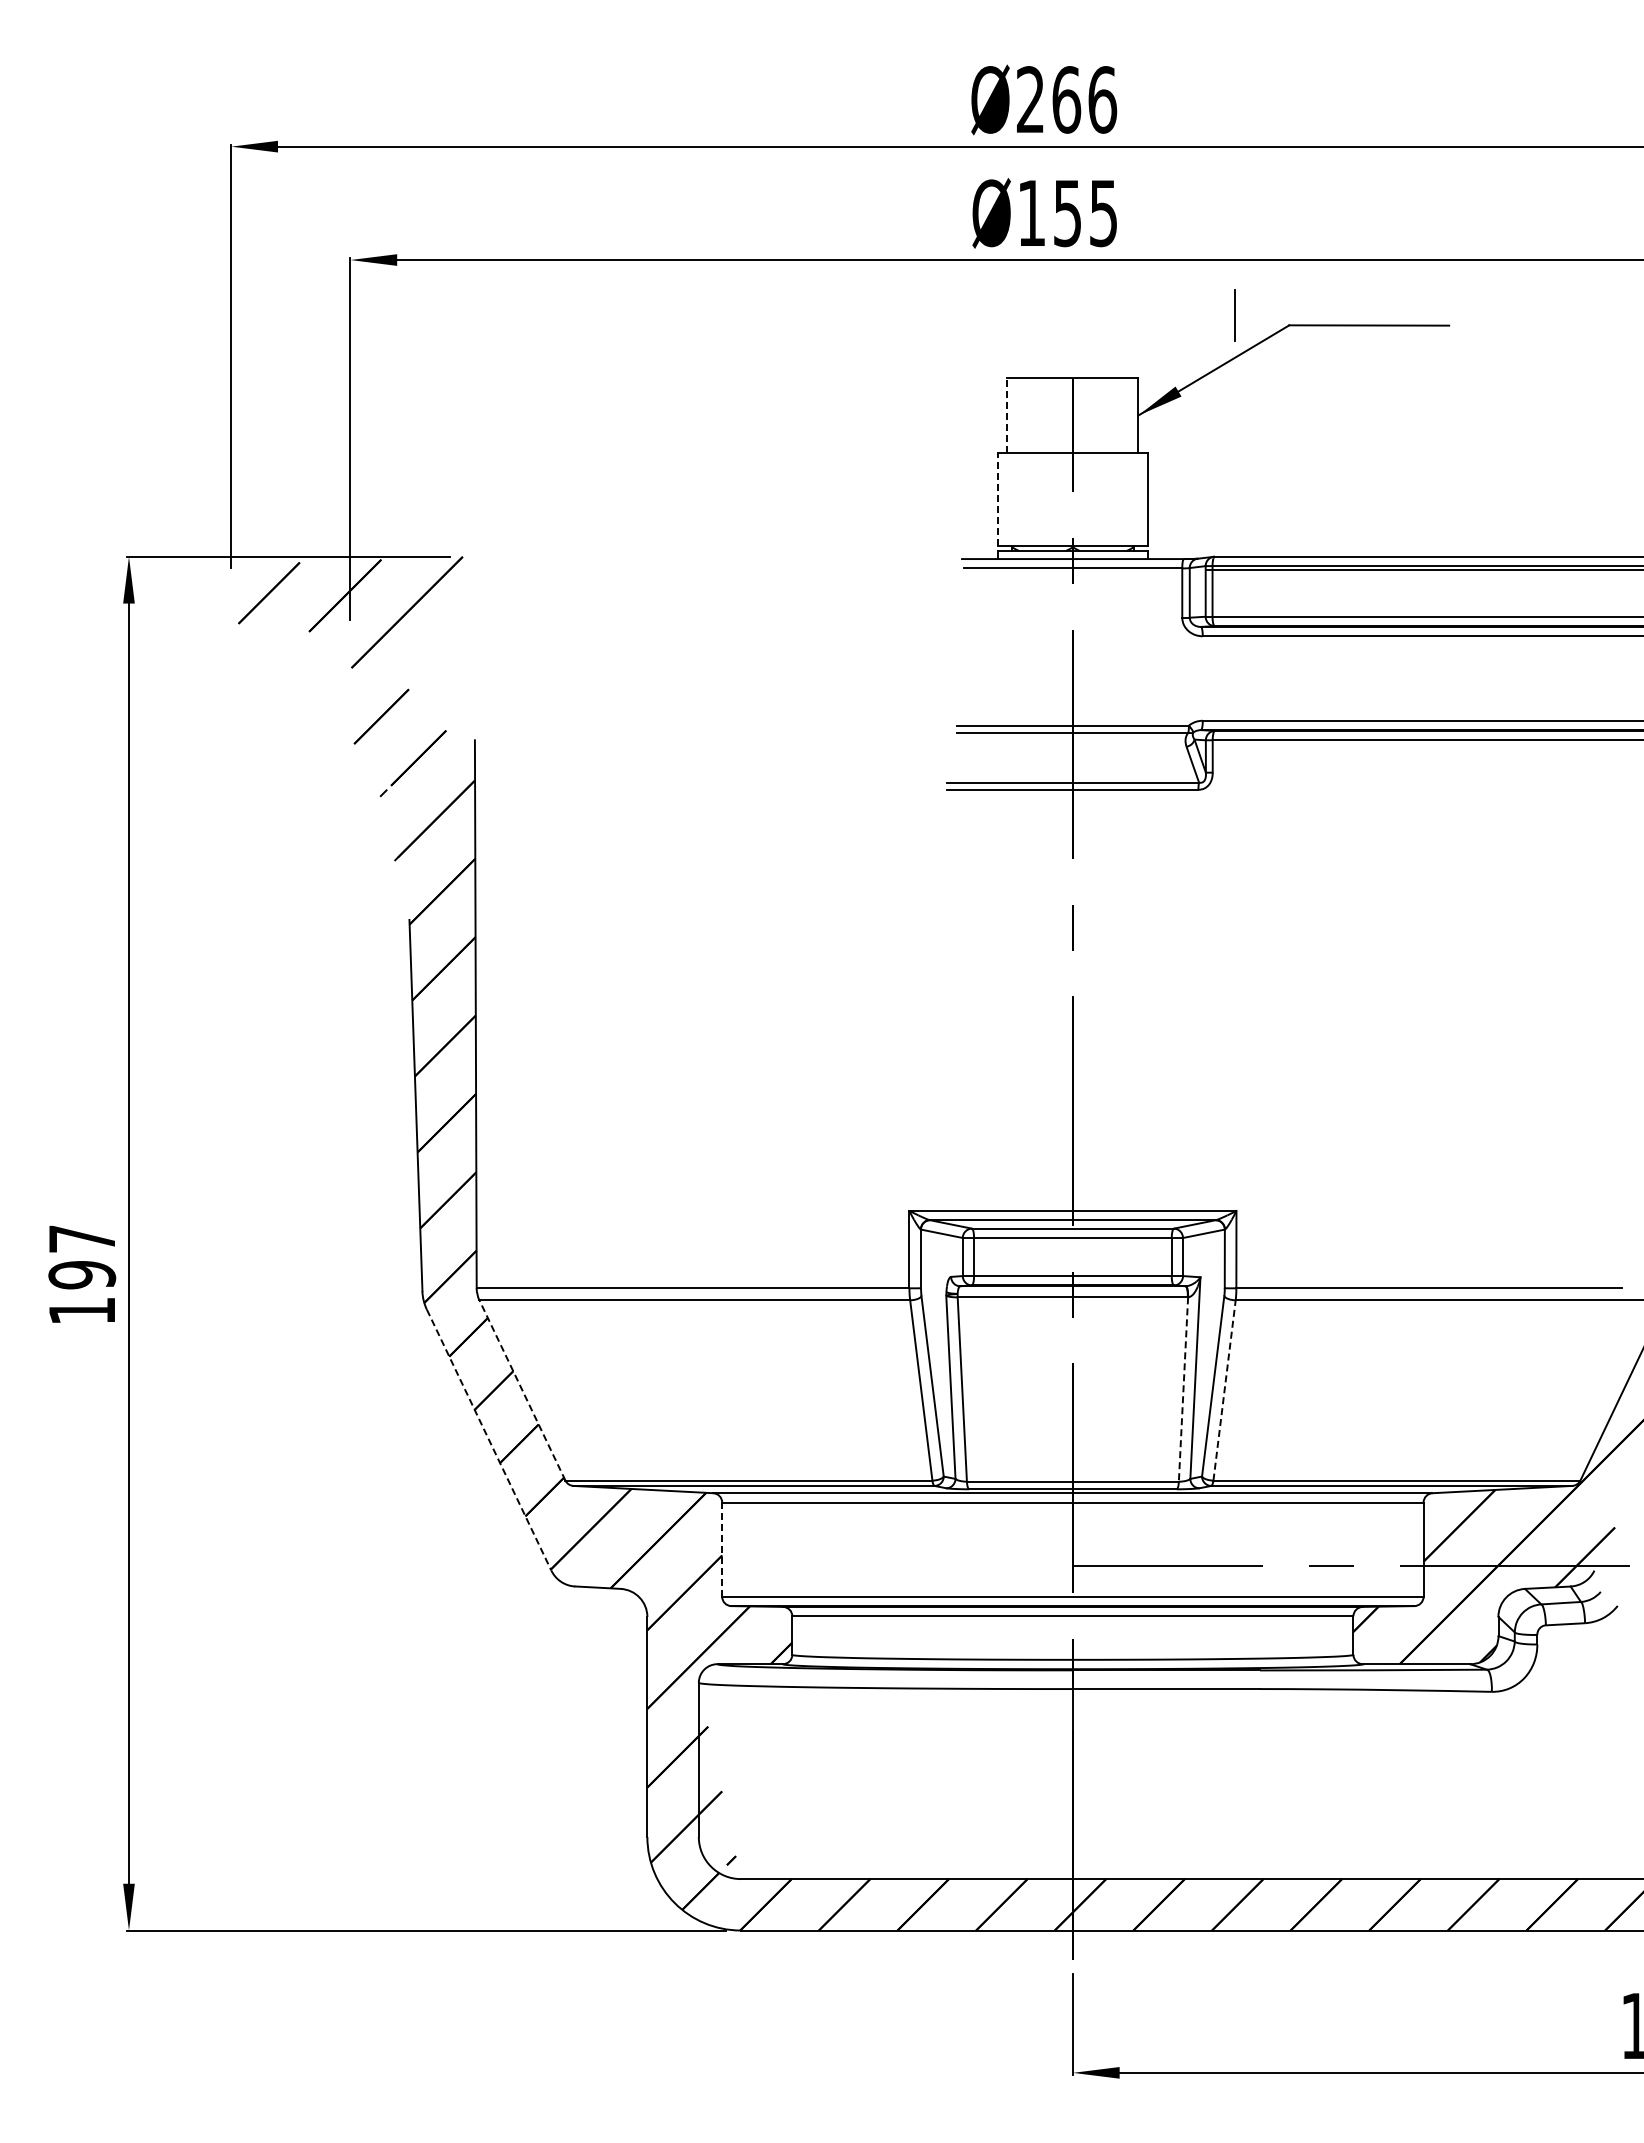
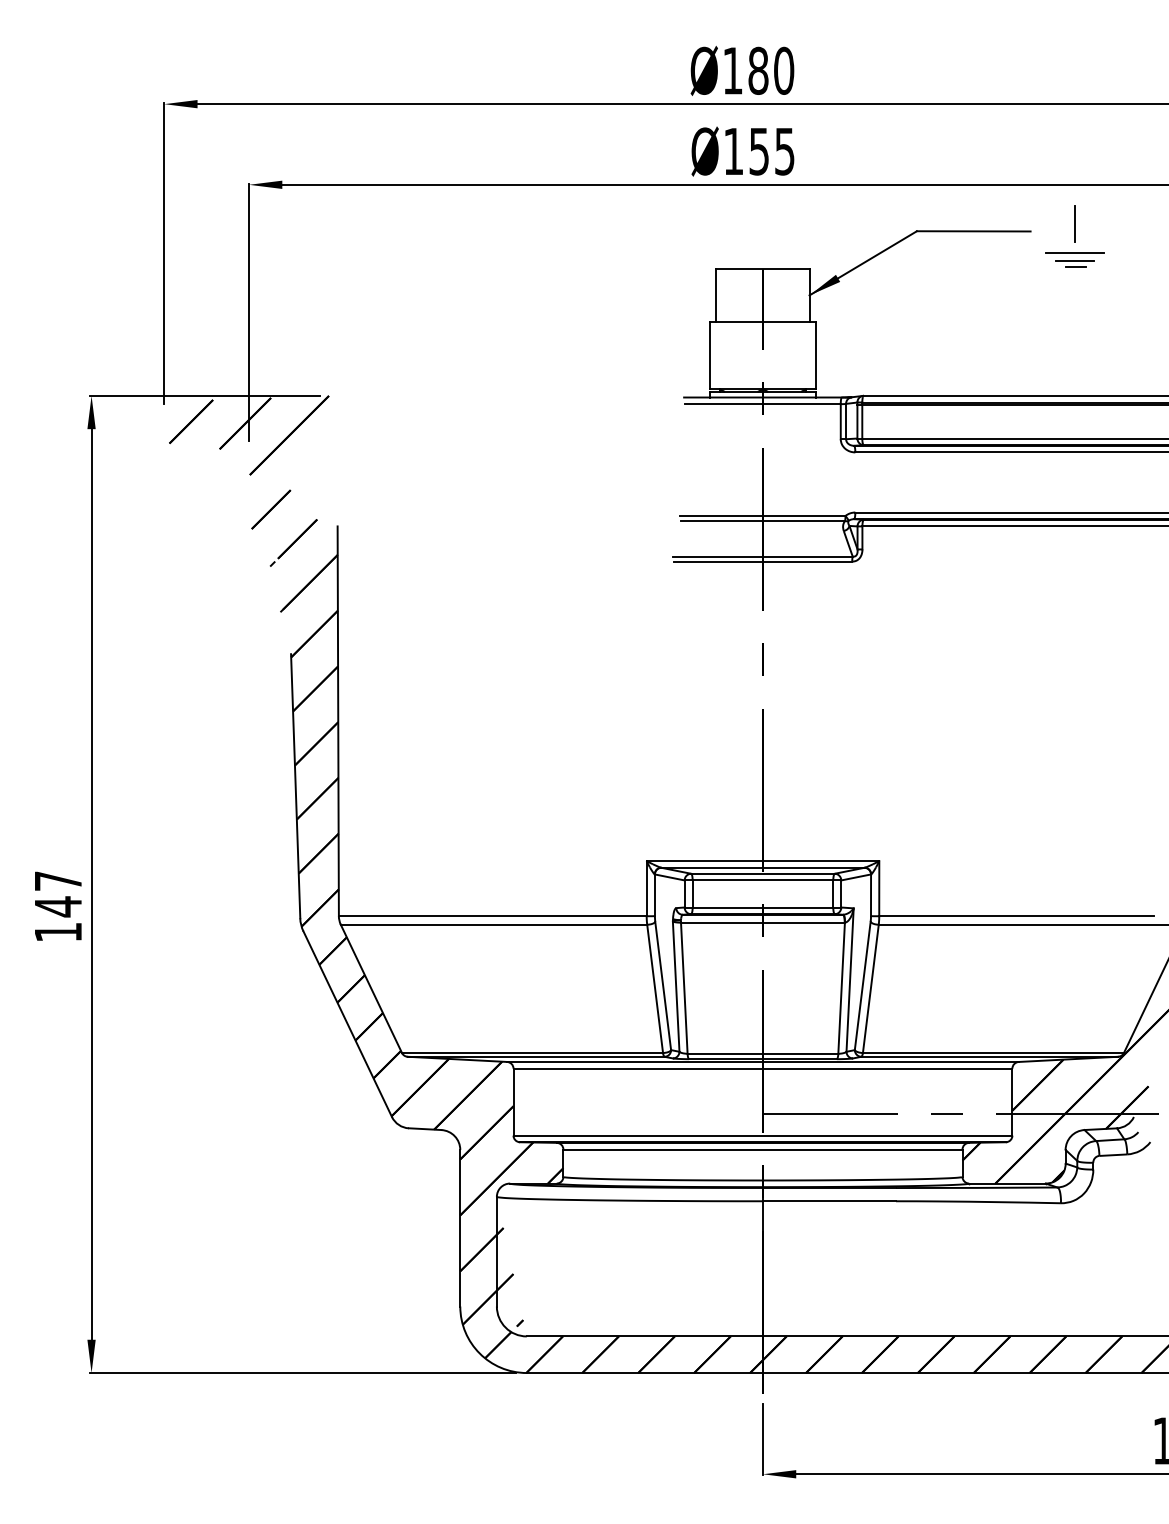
text: (1067, 99) -> (759, 70), Ø266 -> Ø180
line: (1234, 315) -> (1074, 224), moved
line: (1511, 356) -> (1074, 253), added
line: (1511, 366) -> (1074, 260), added
line: (1512, 375) -> (1075, 266), added
line: (1007, 415) -> (716, 295), dashed -> solid
line: (998, 499) -> (710, 355), dashed -> solid
text: (82, 1275) -> (58, 907), 197 -> 147
line: (522, 1390) -> (371, 988), dashed -> solid
line: (1183, 1390) -> (841, 988), dashed -> solid
line: (1224, 1390) -> (870, 988), dashed -> solid
line: (489, 1440) -> (347, 1024), dashed -> solid
line: (722, 1549) -> (513, 1102), dashed -> solid

